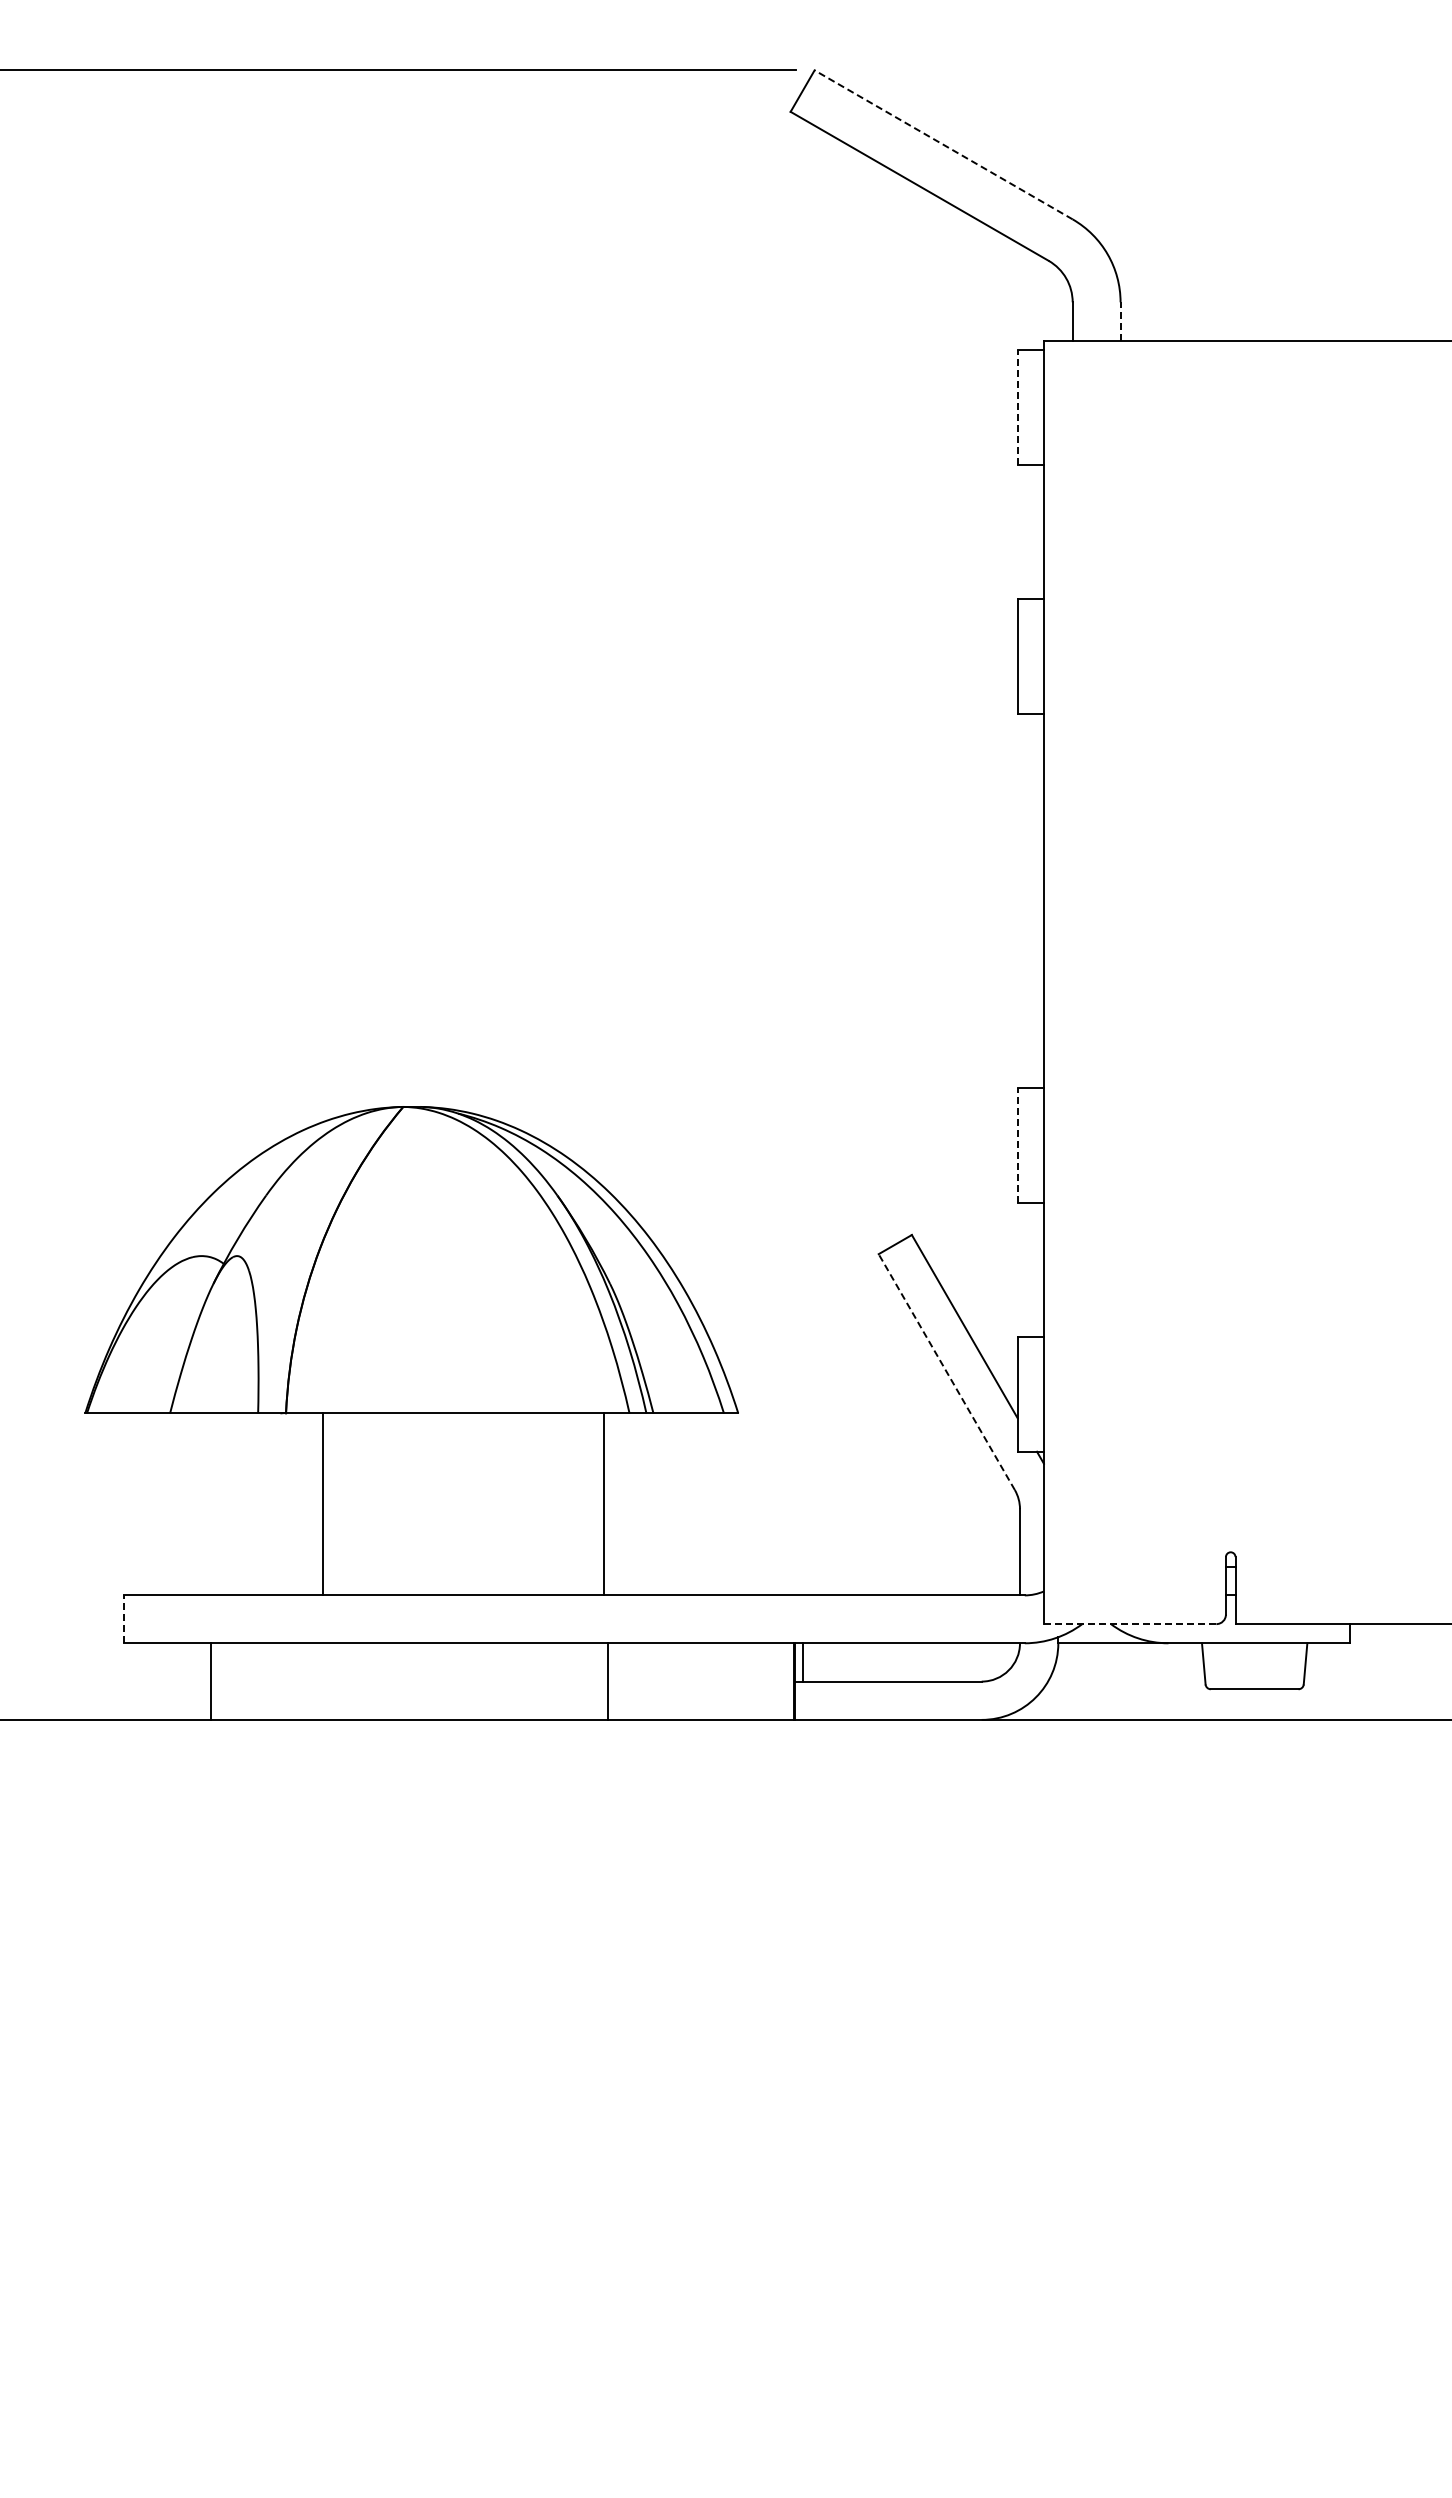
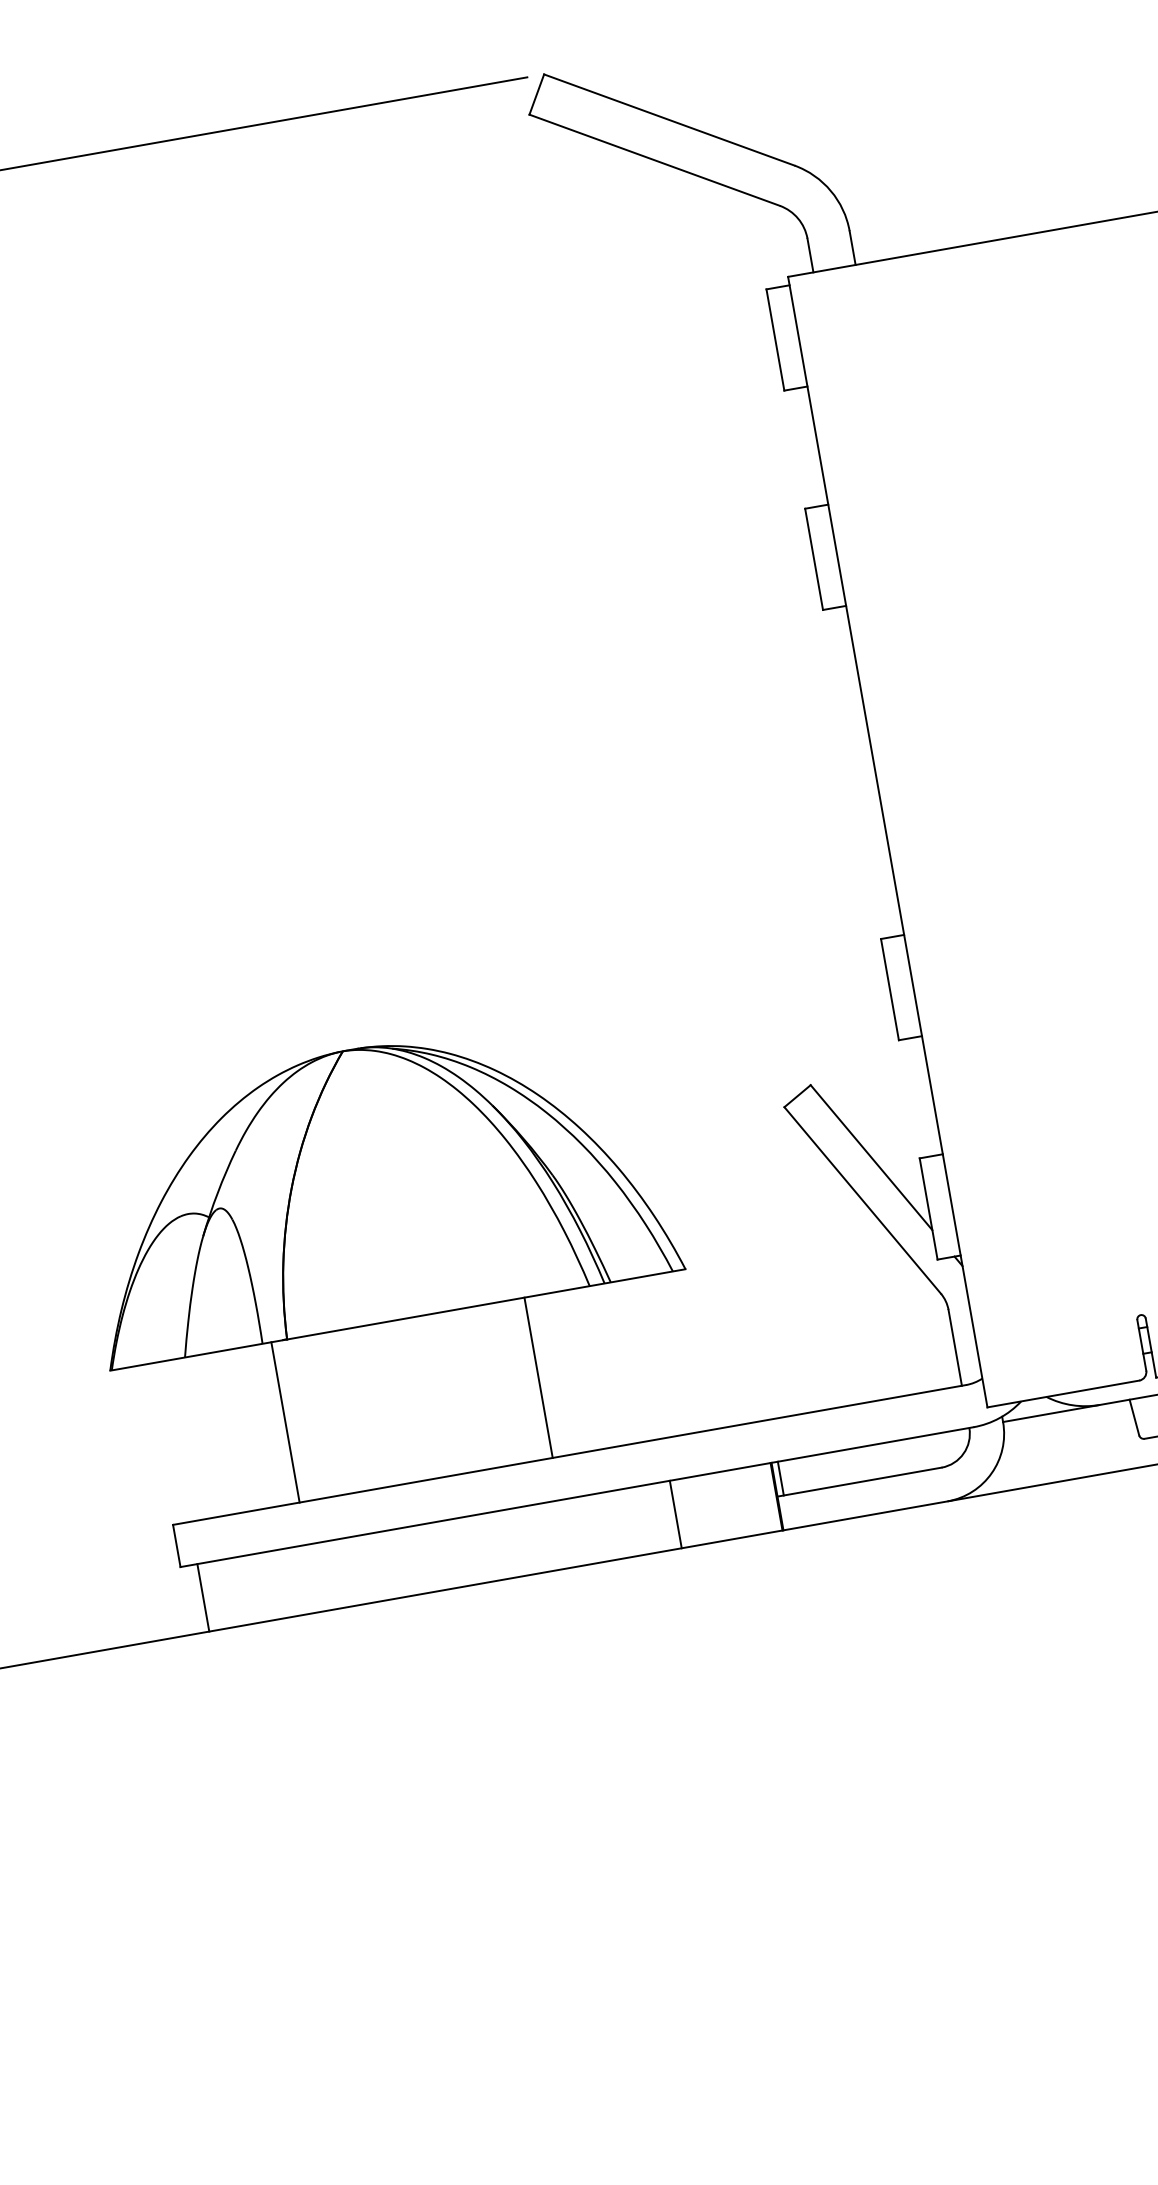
line: (943, 144) -> (669, 119), dashed -> solid
line: (1120, 321) -> (852, 248), dashed -> solid
line: (1017, 407) -> (775, 339), dashed -> solid
line: (1017, 1144) -> (889, 989), dashed -> solid
line: (946, 1371) -> (862, 1199), dashed -> solid
line: (323, 1504) -> (285, 1422), moved
line: (604, 1504) -> (538, 1377), moved
line: (124, 1619) -> (176, 1546), dashed -> solid
line: (1129, 1624) -> (1062, 1394), dashed -> solid
line: (210, 1681) -> (203, 1597), moved
line: (607, 1681) -> (675, 1514), moved

